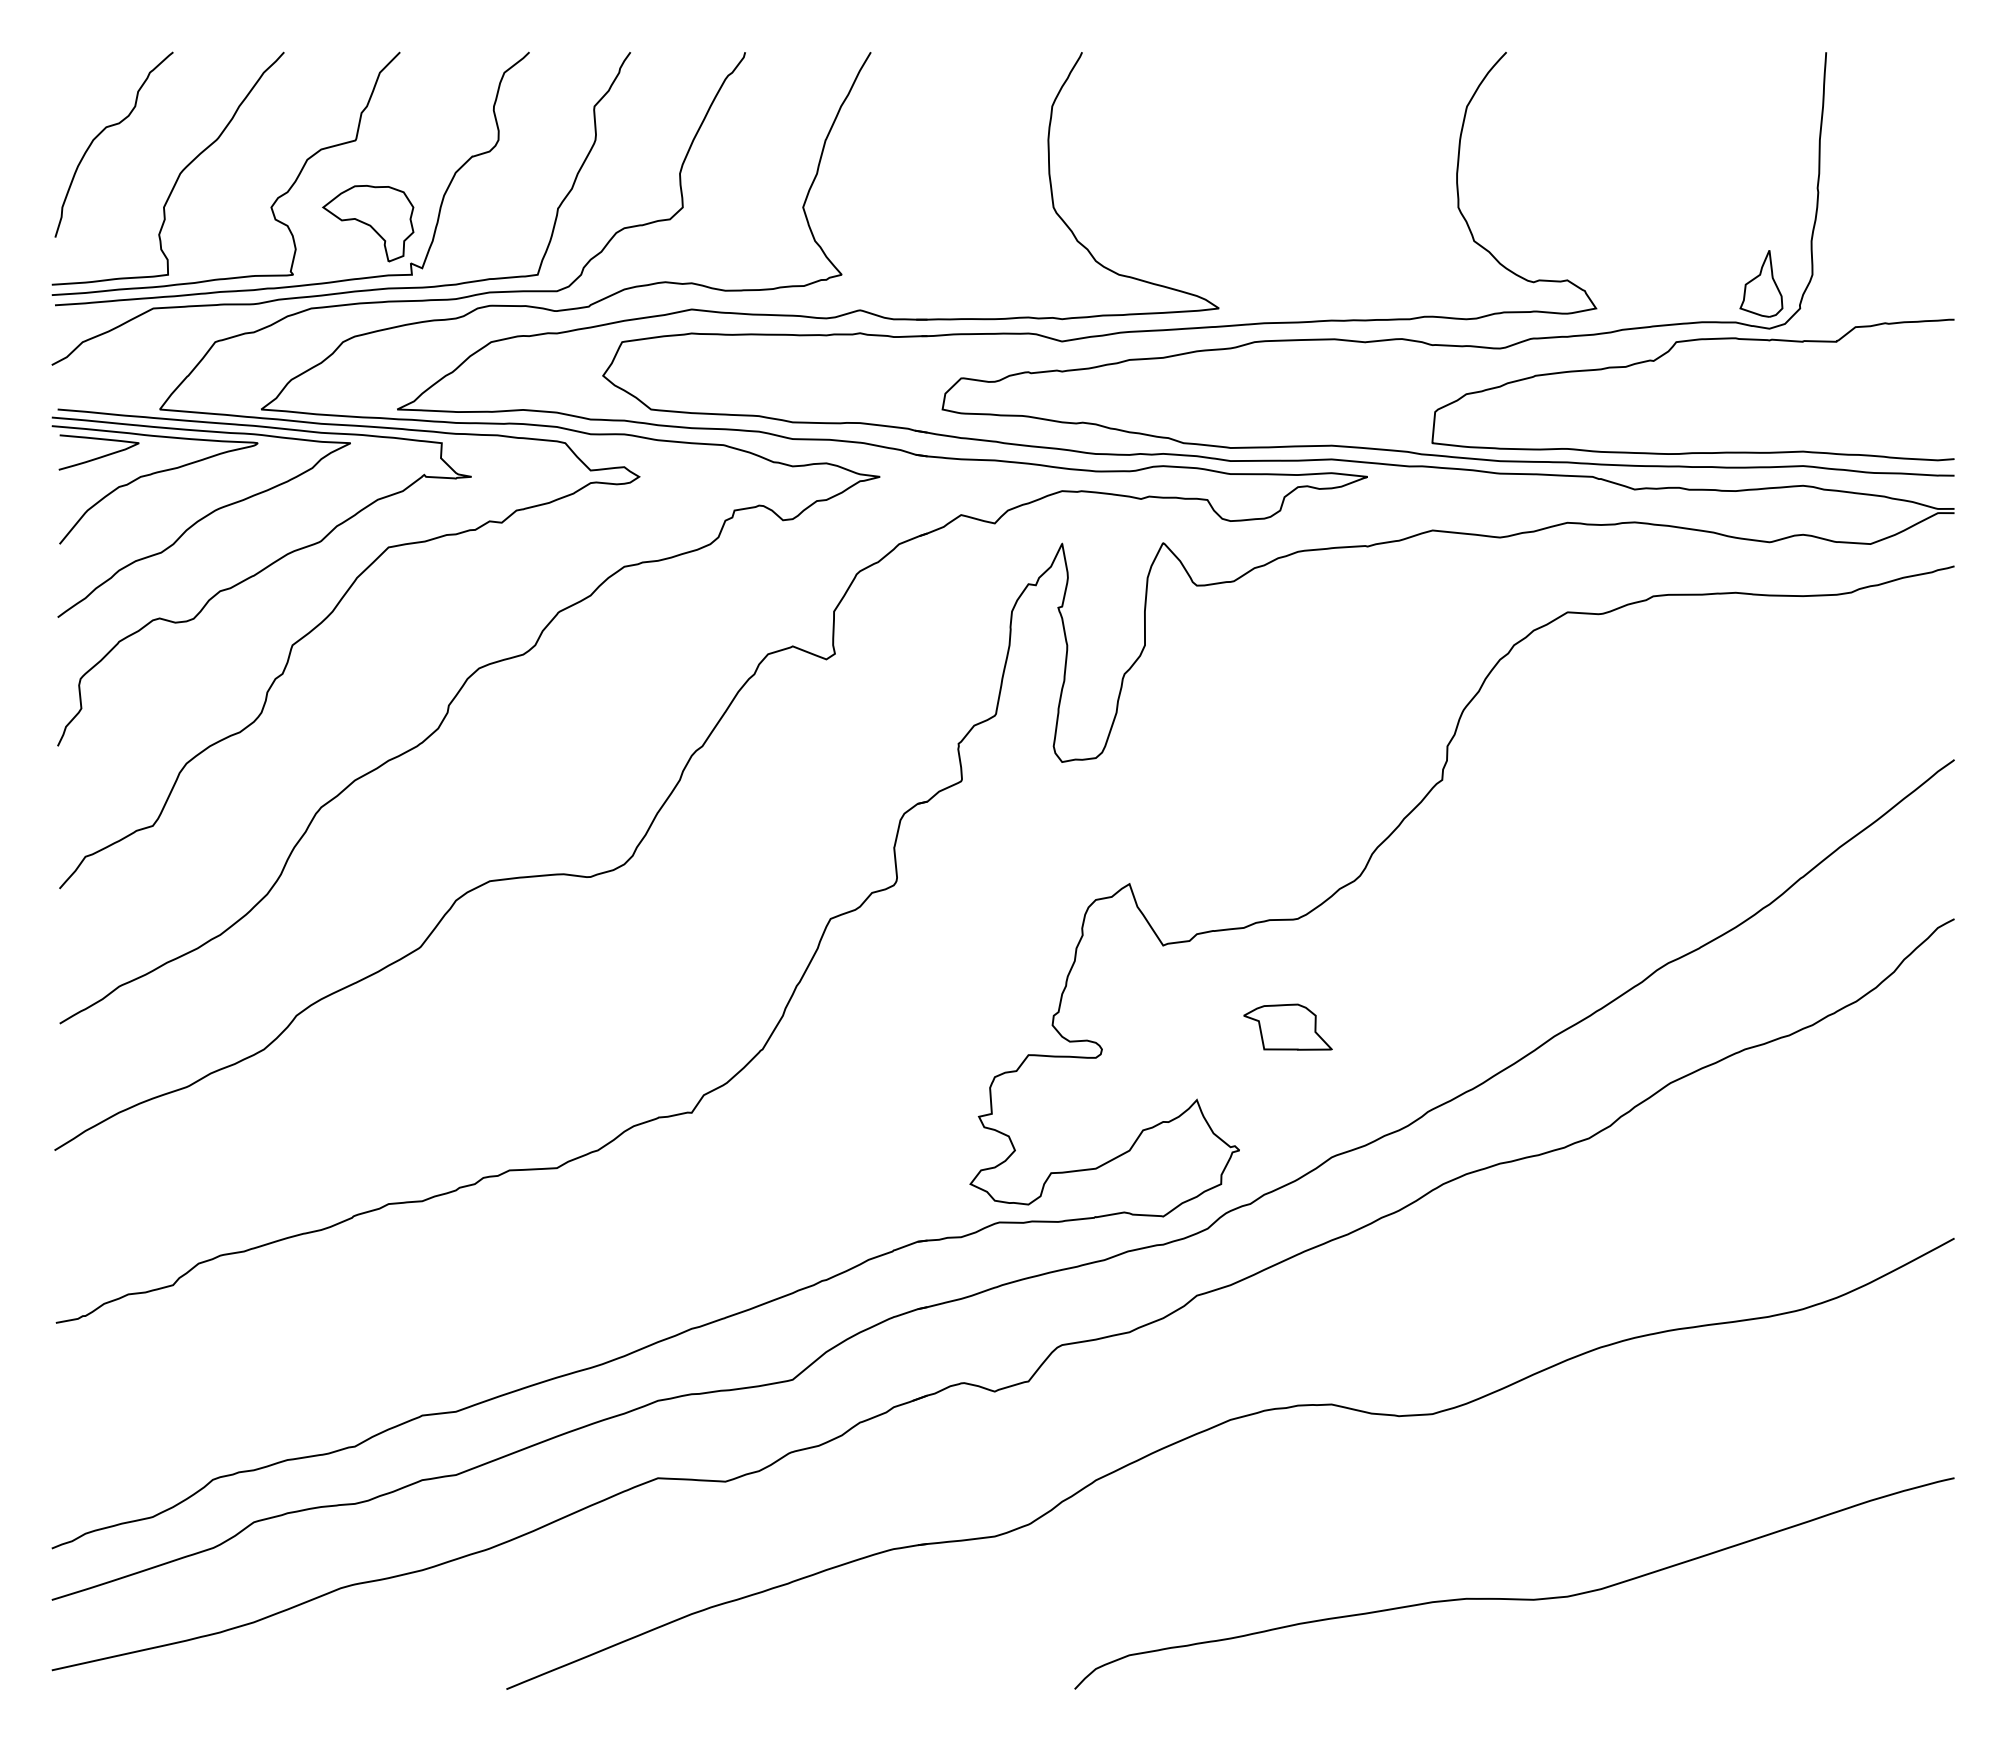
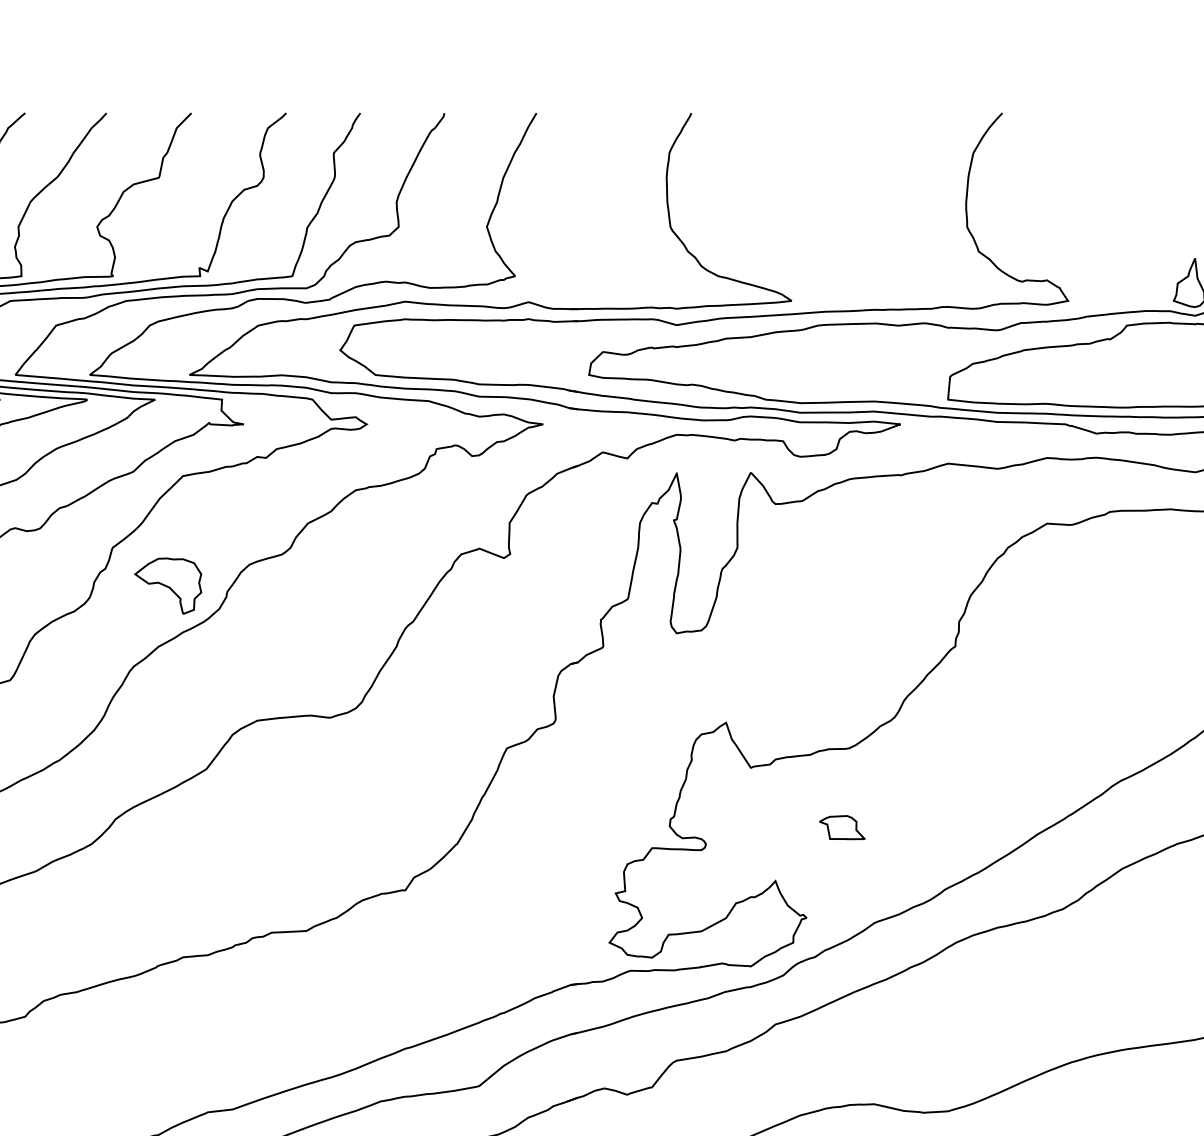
part: (368, 223) -> (168, 586), moved
part: (1287, 1026) -> (841, 827), size x0.7

